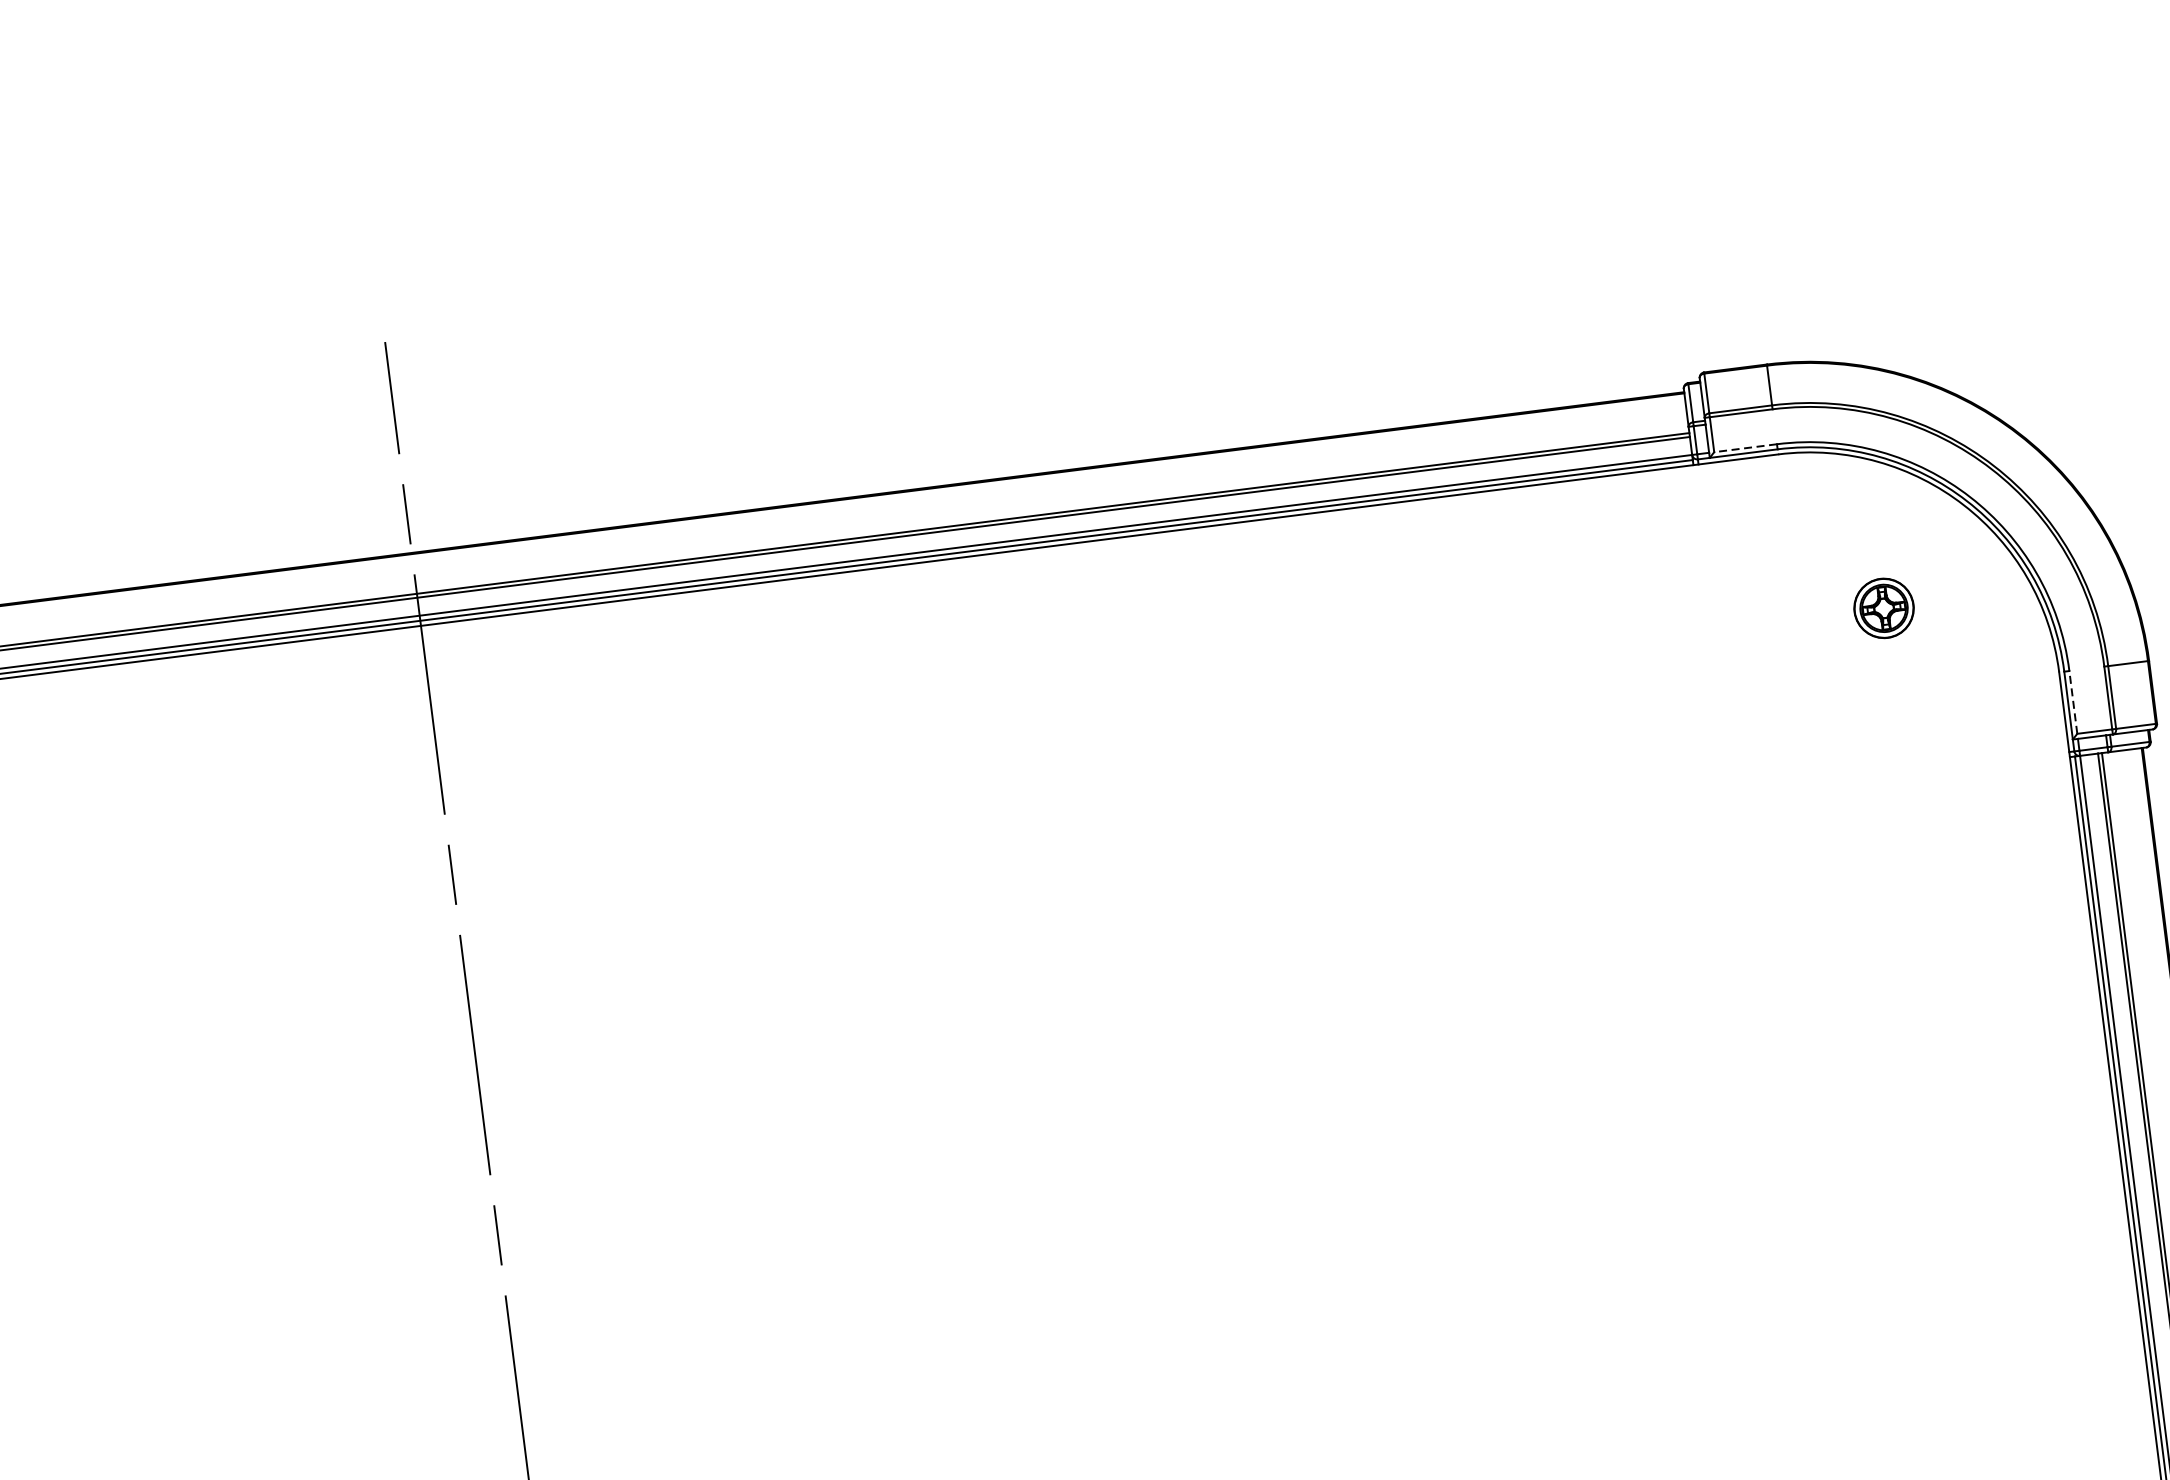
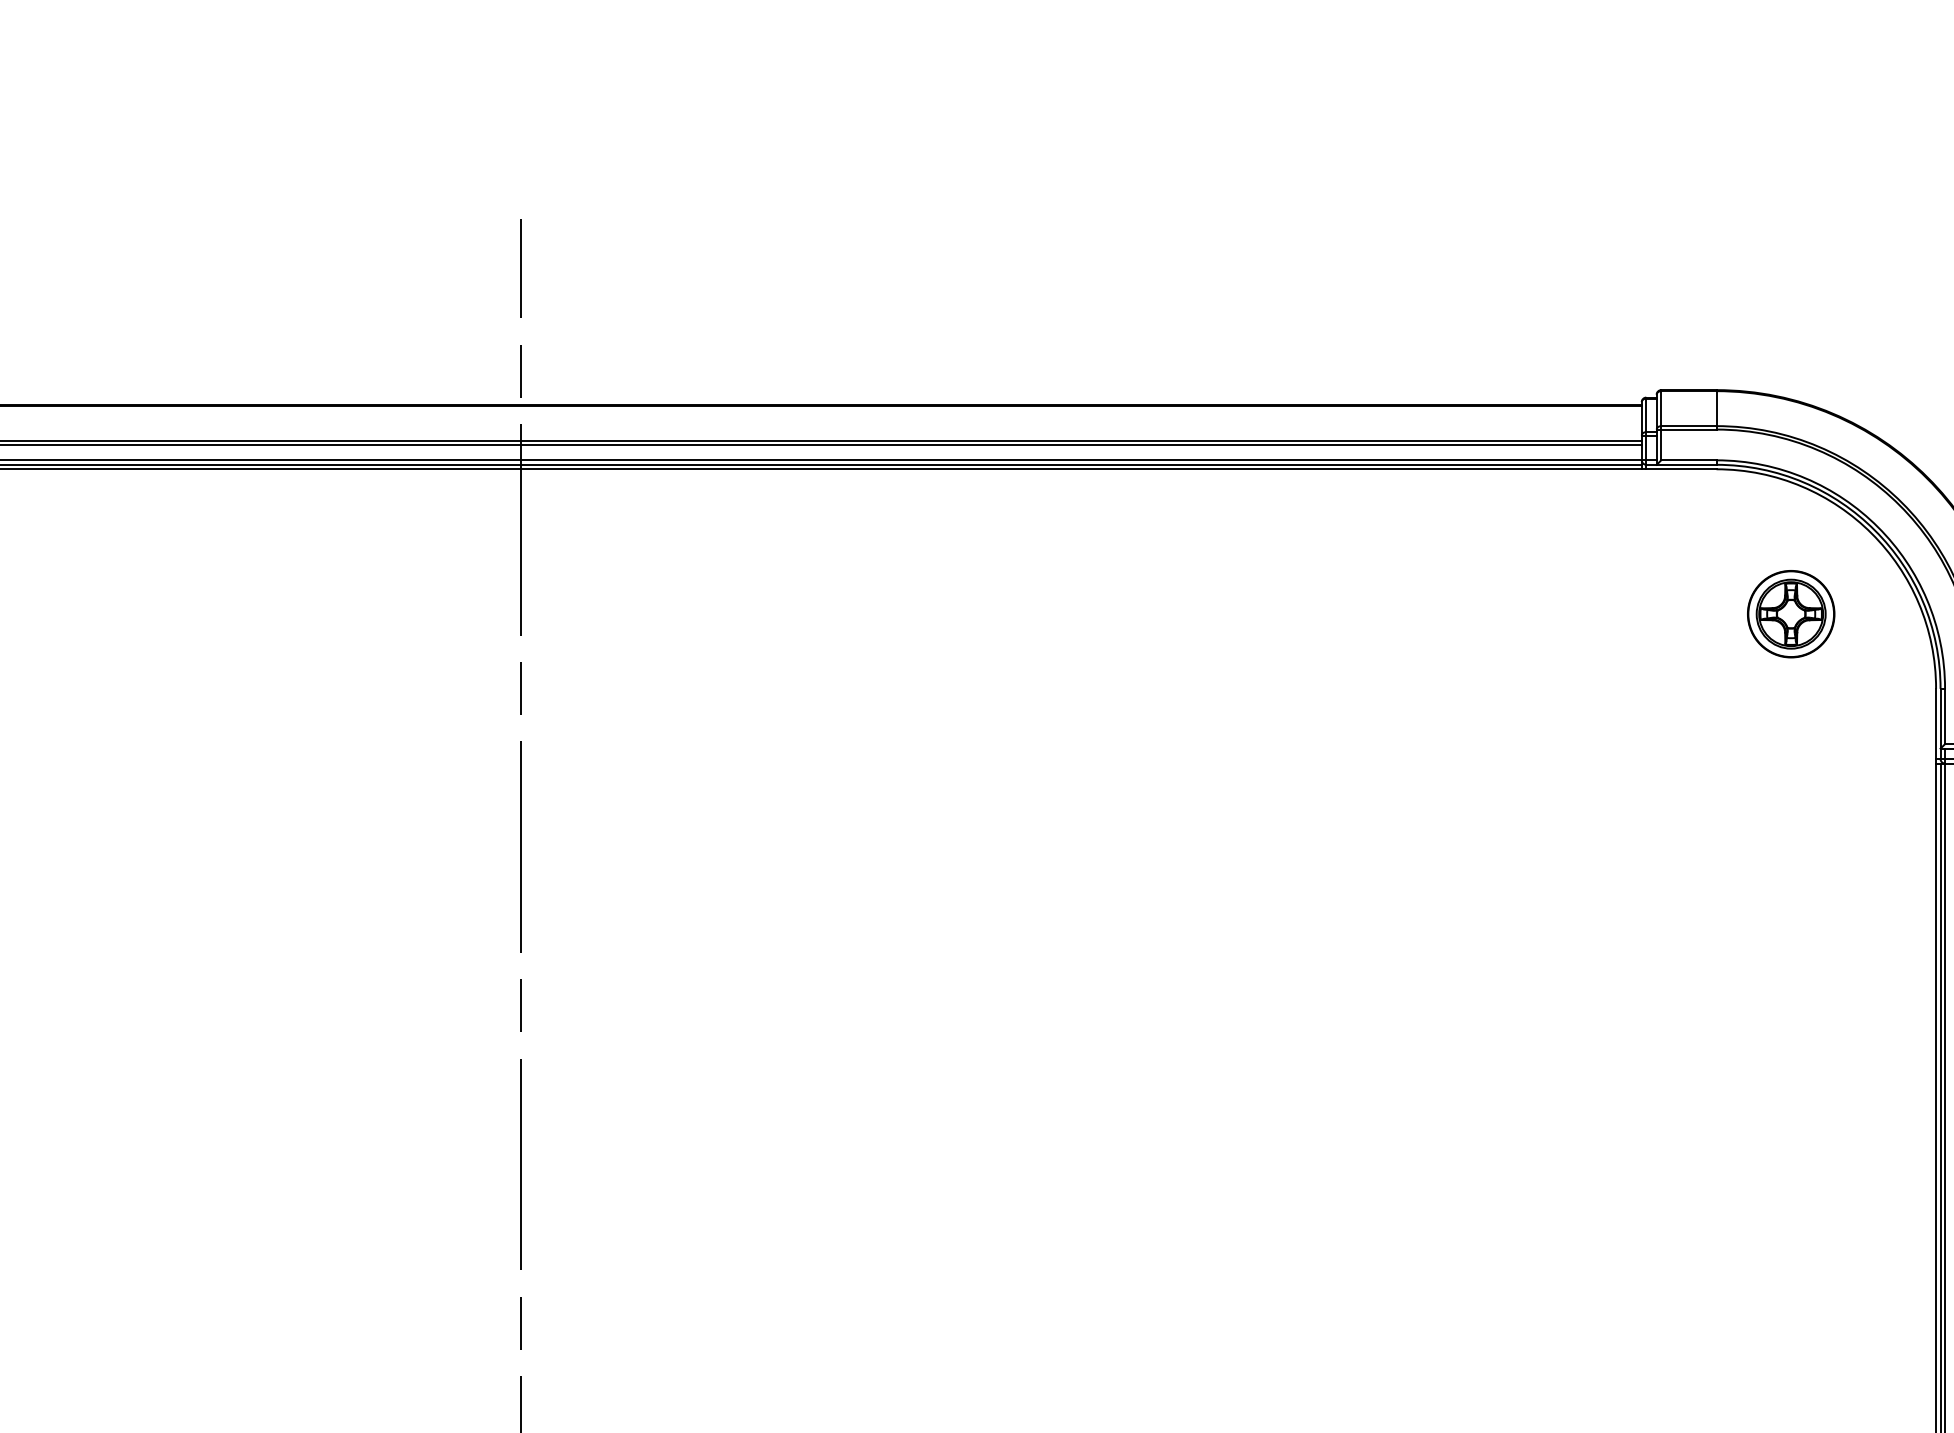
line: (1745, 448) -> (1688, 460), dashed -> solid
part: (1884, 608) -> (1791, 614), size x1.67
line: (2073, 702) -> (1945, 716), dashed -> solid

